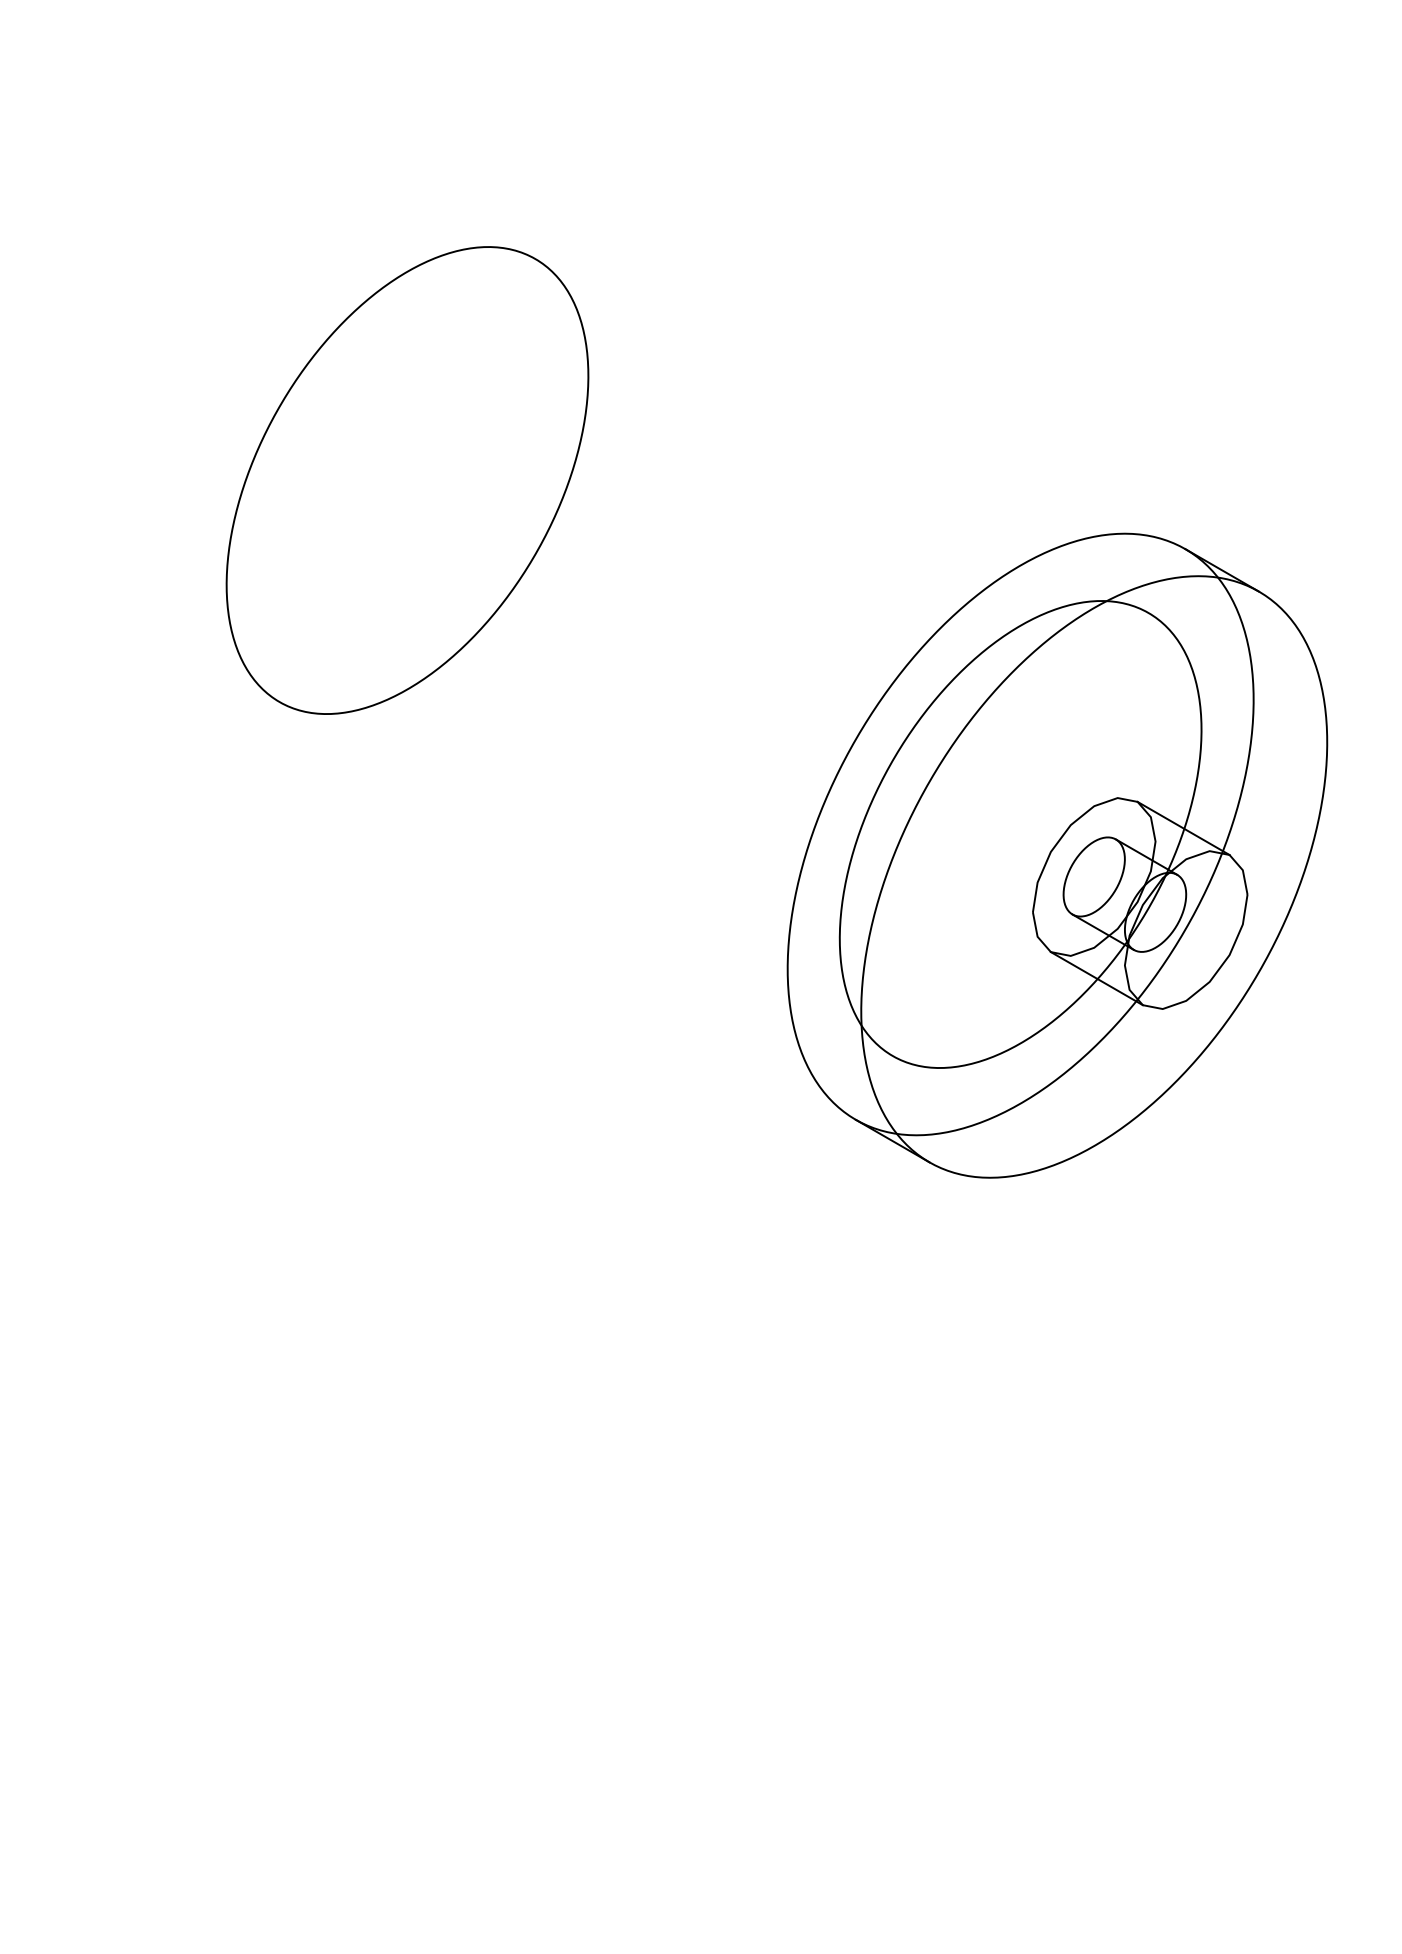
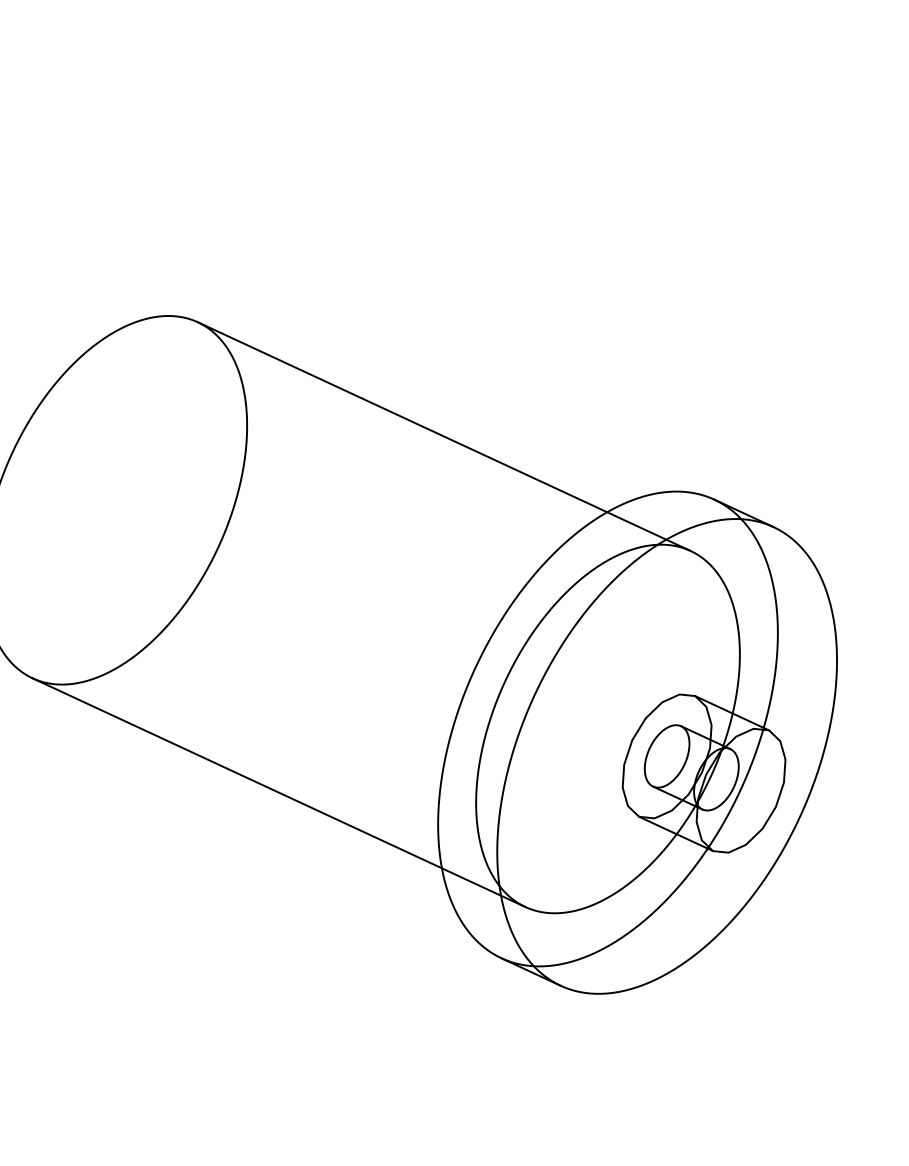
line: (841, 435) -> (443, 436), added
line: (585, 879) -> (278, 793), added

